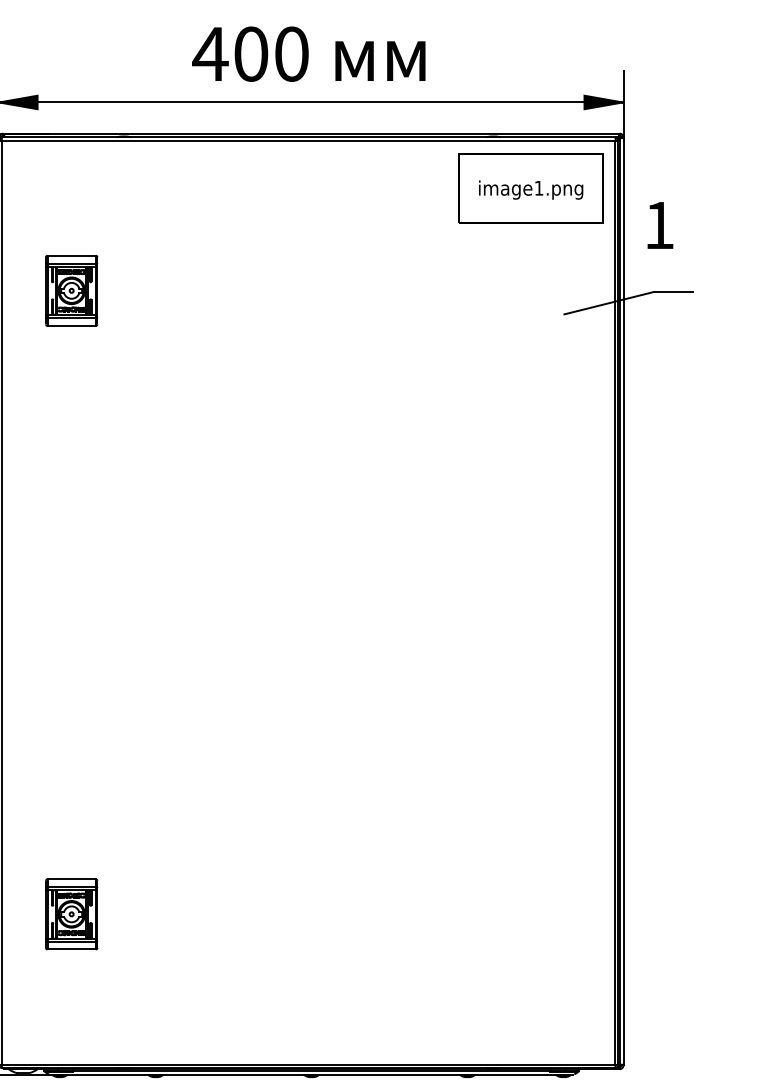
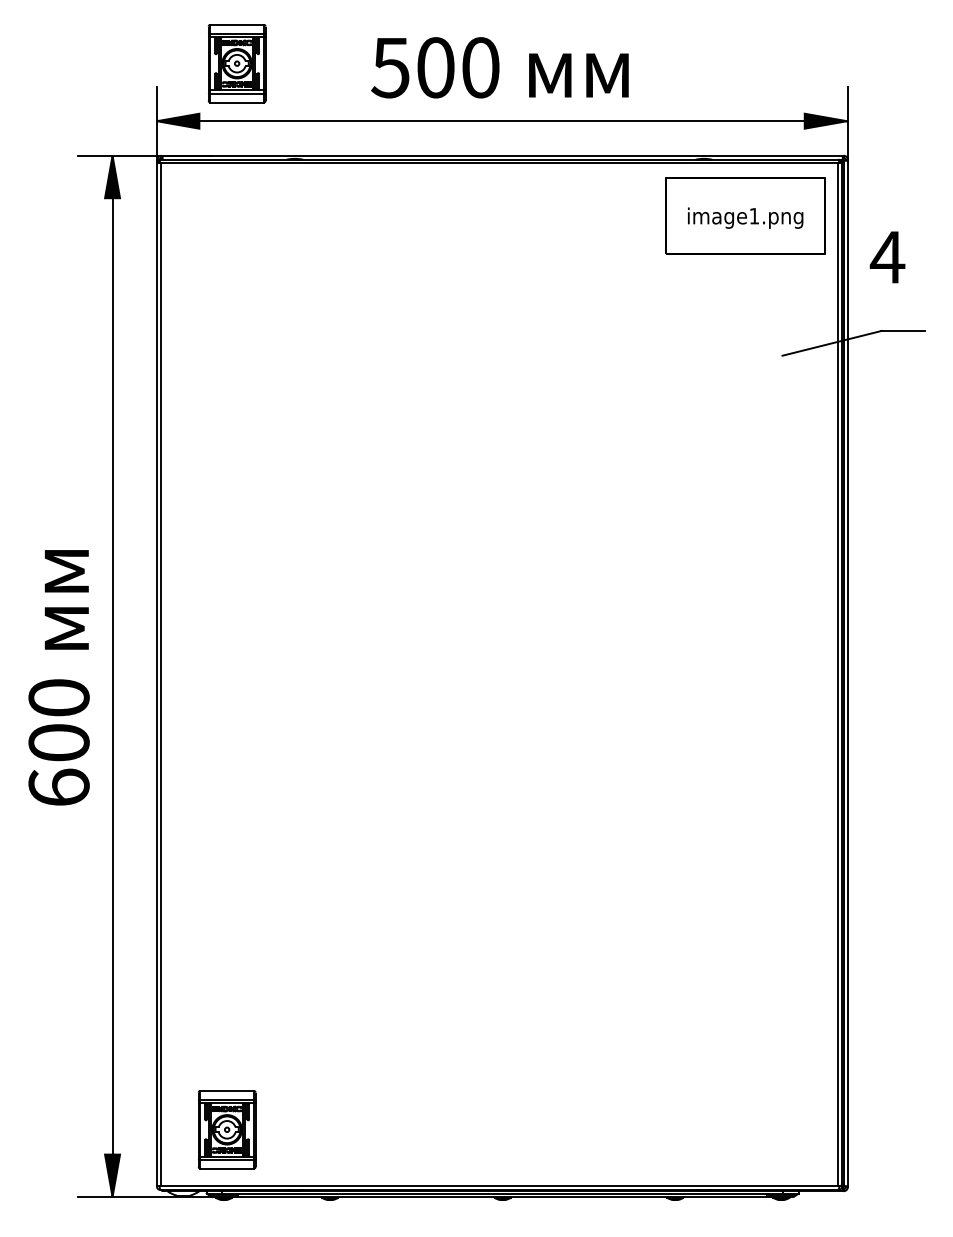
text: (210, 54) -> (390, 68), 400 -> 500
text: (659, 225) -> (887, 257), 1 -> 4
part: (71, 290) -> (236, 63), moved
part: (71, 914) -> (226, 1129), moved

